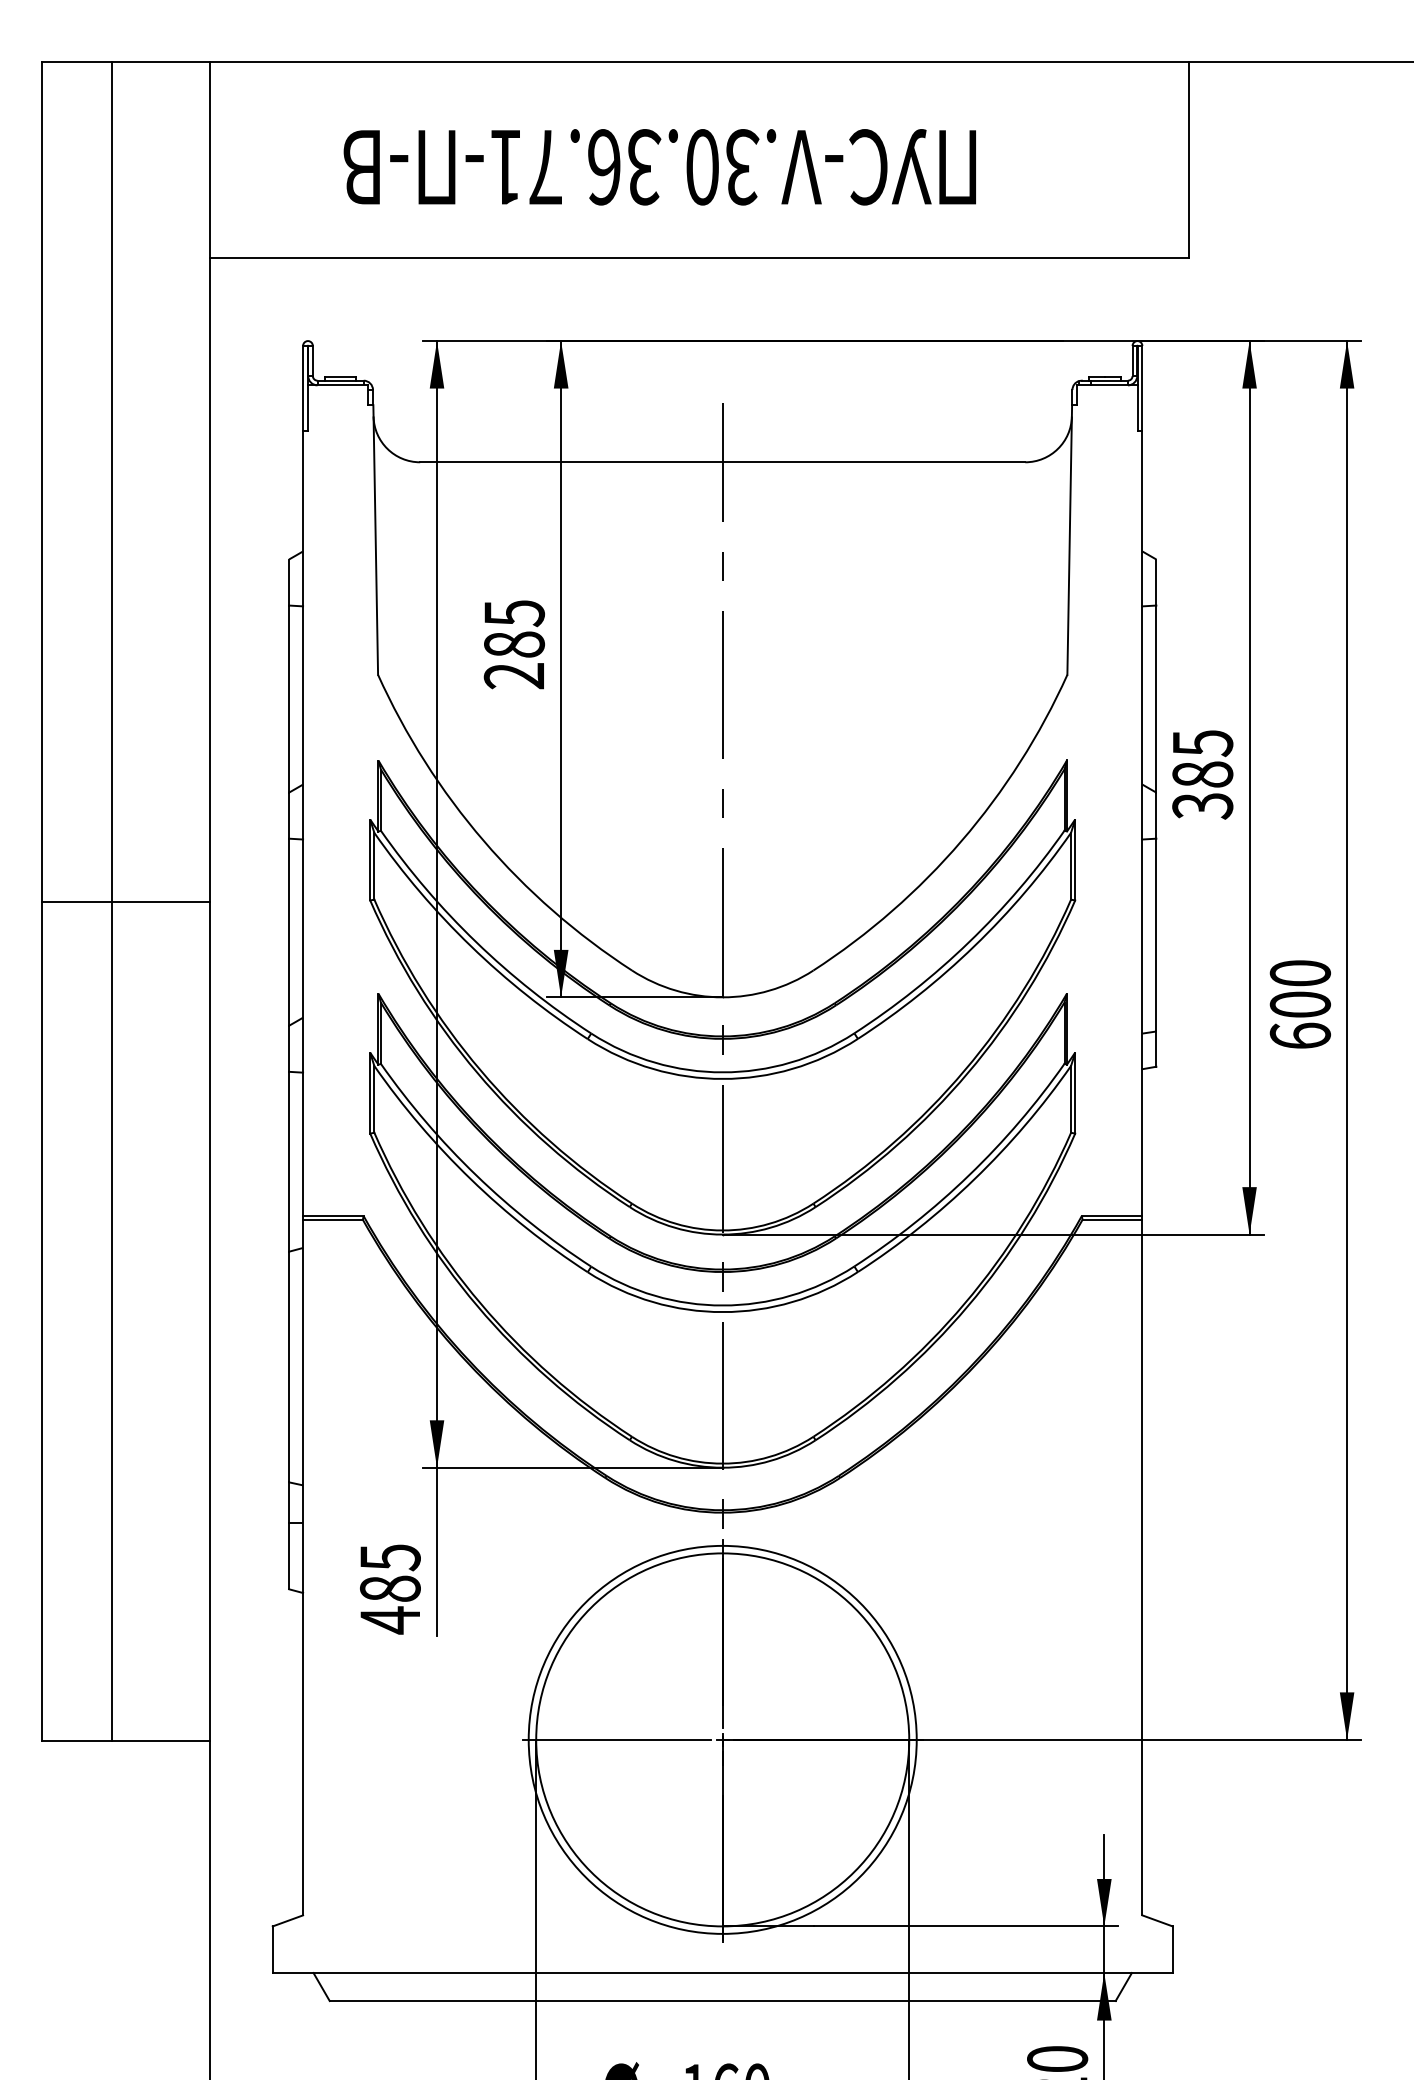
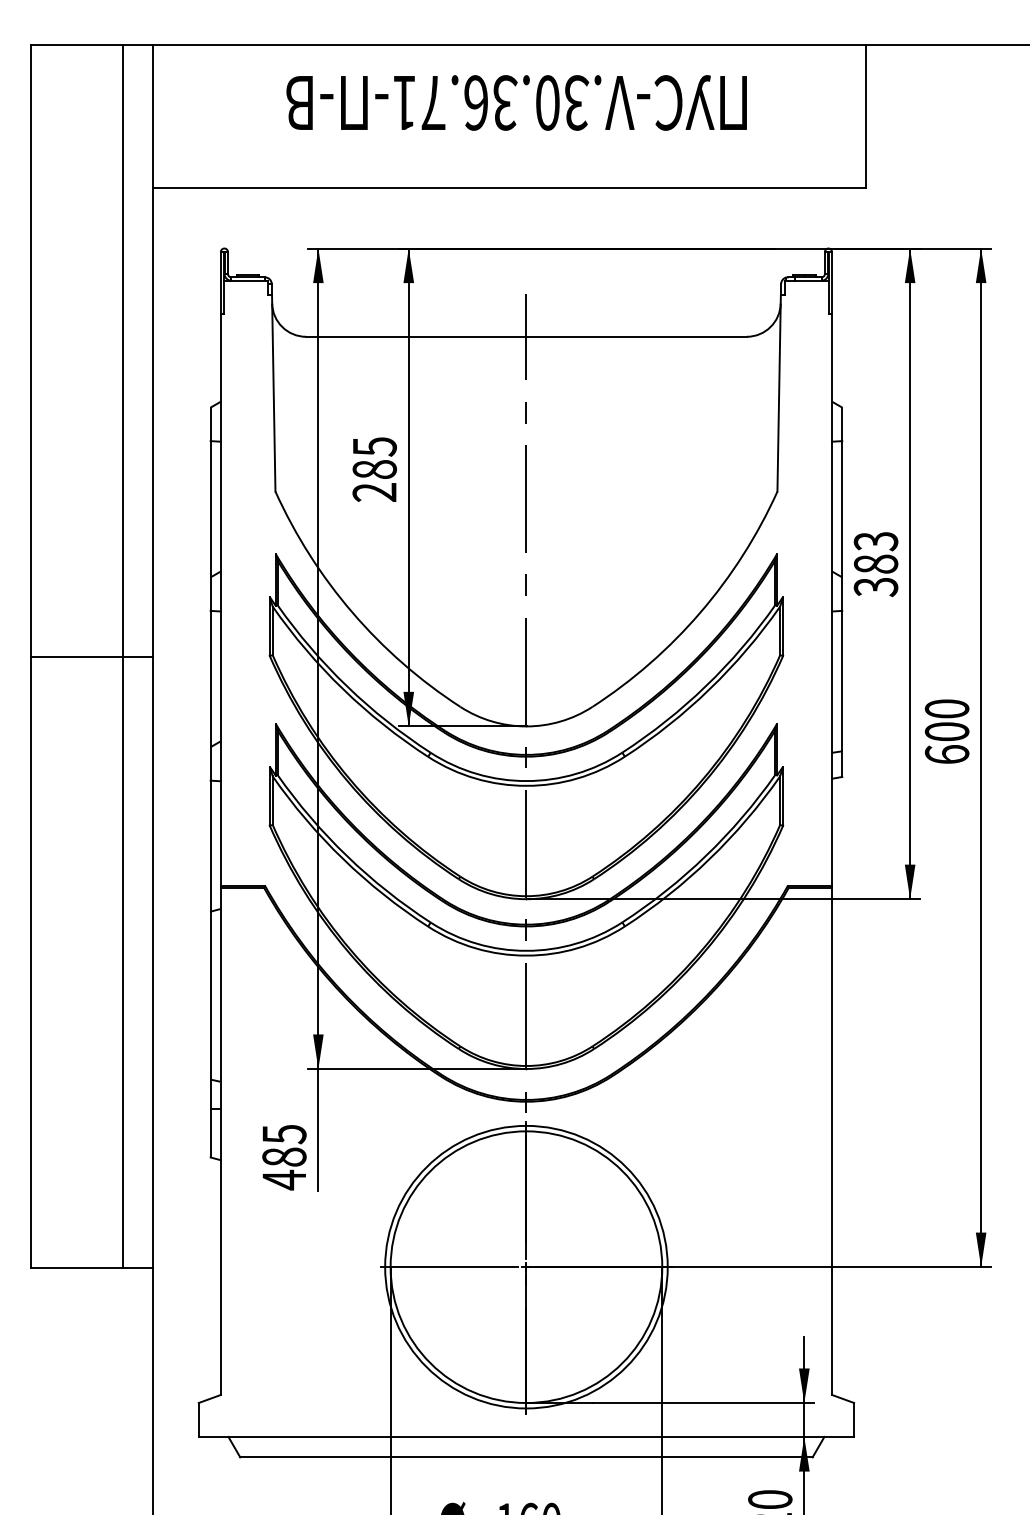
text: (659, 166) -> (516, 102), moved
text: (1202, 743) -> (875, 541), 385 -> 383
line: (111, 901) -> (122, 656), moved

